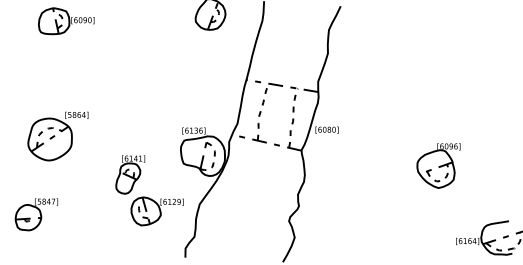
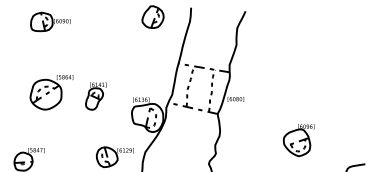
part: (57, 136) -> (51, 92), moved
part: (438, 165) -> (298, 140), moved
part: (130, 174) -> (96, 96), moved

